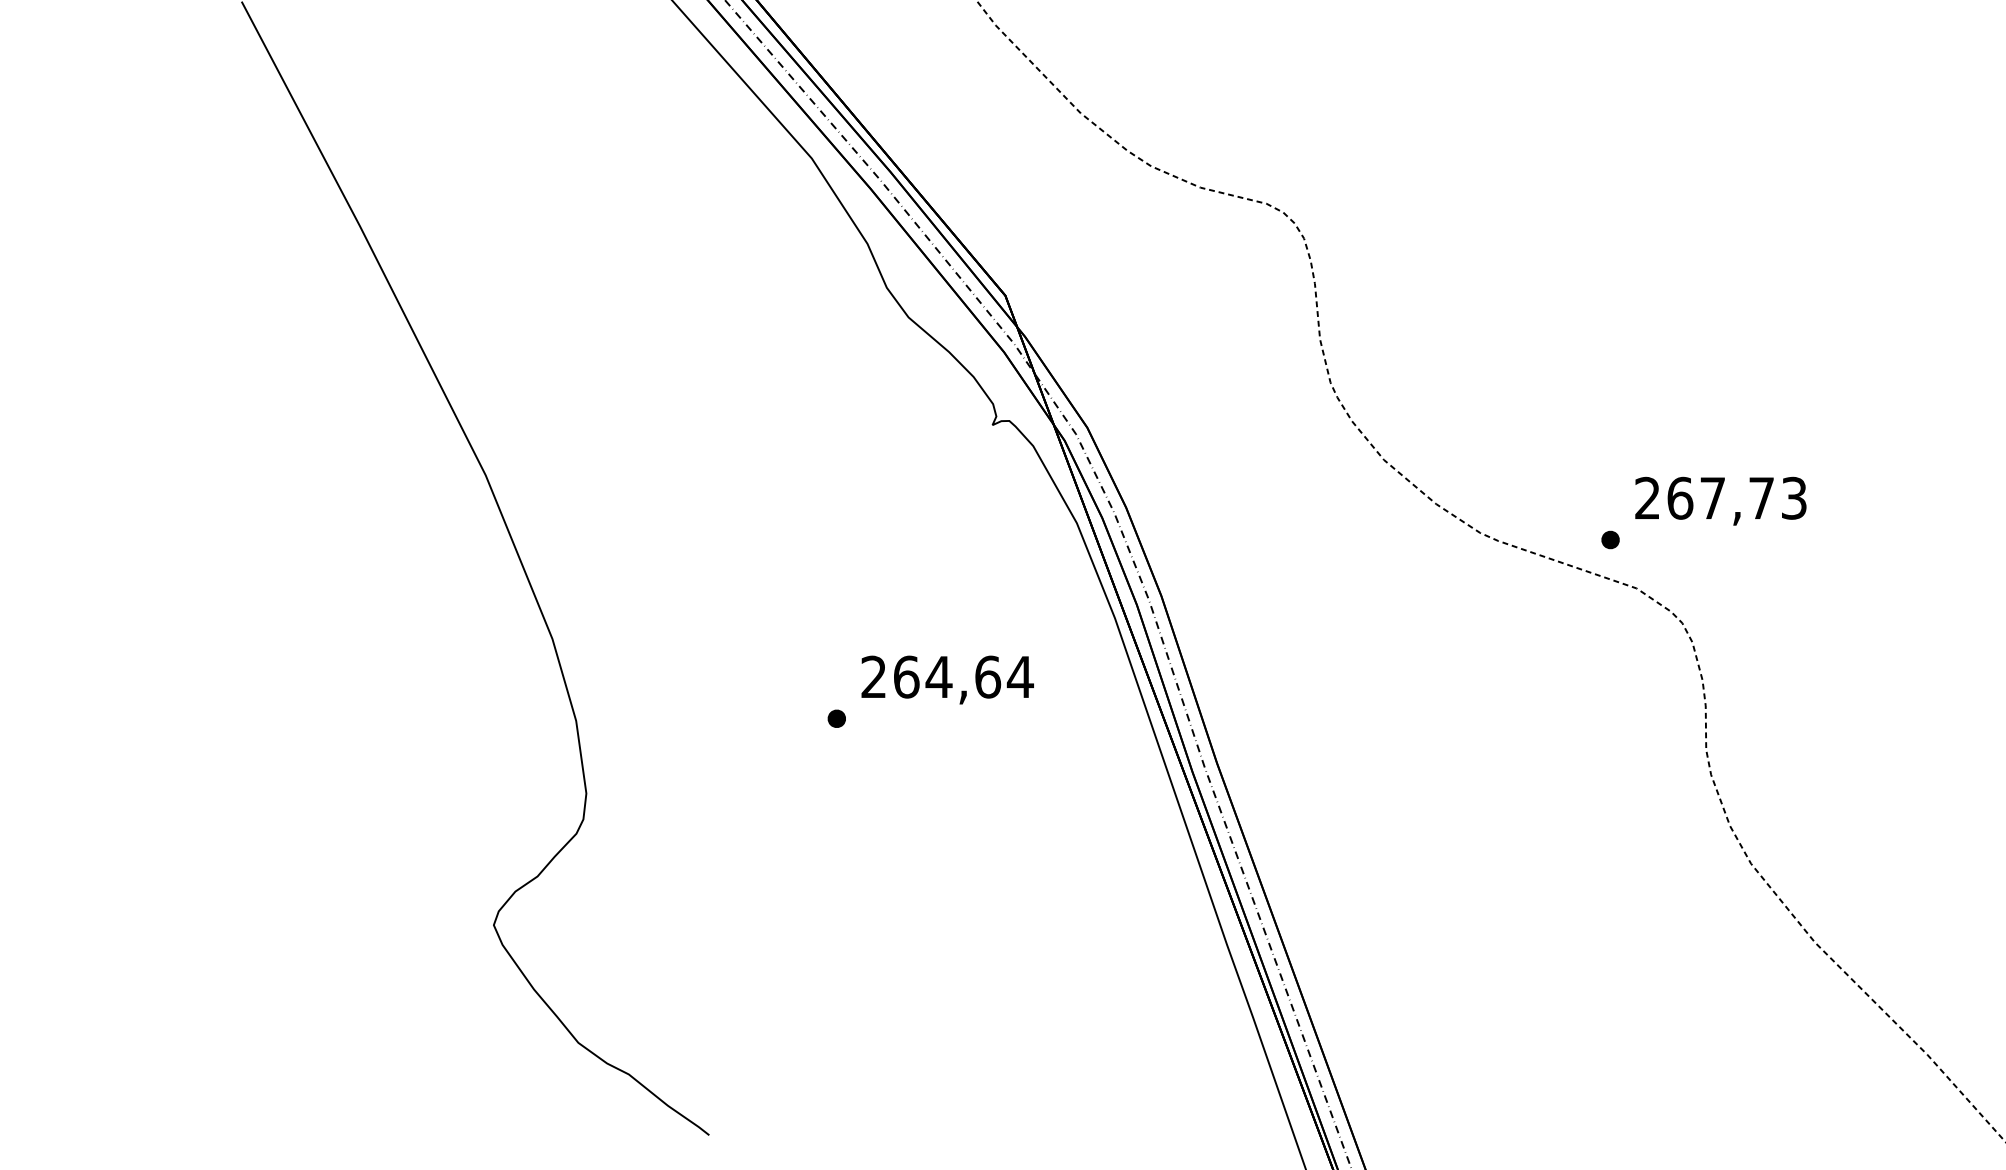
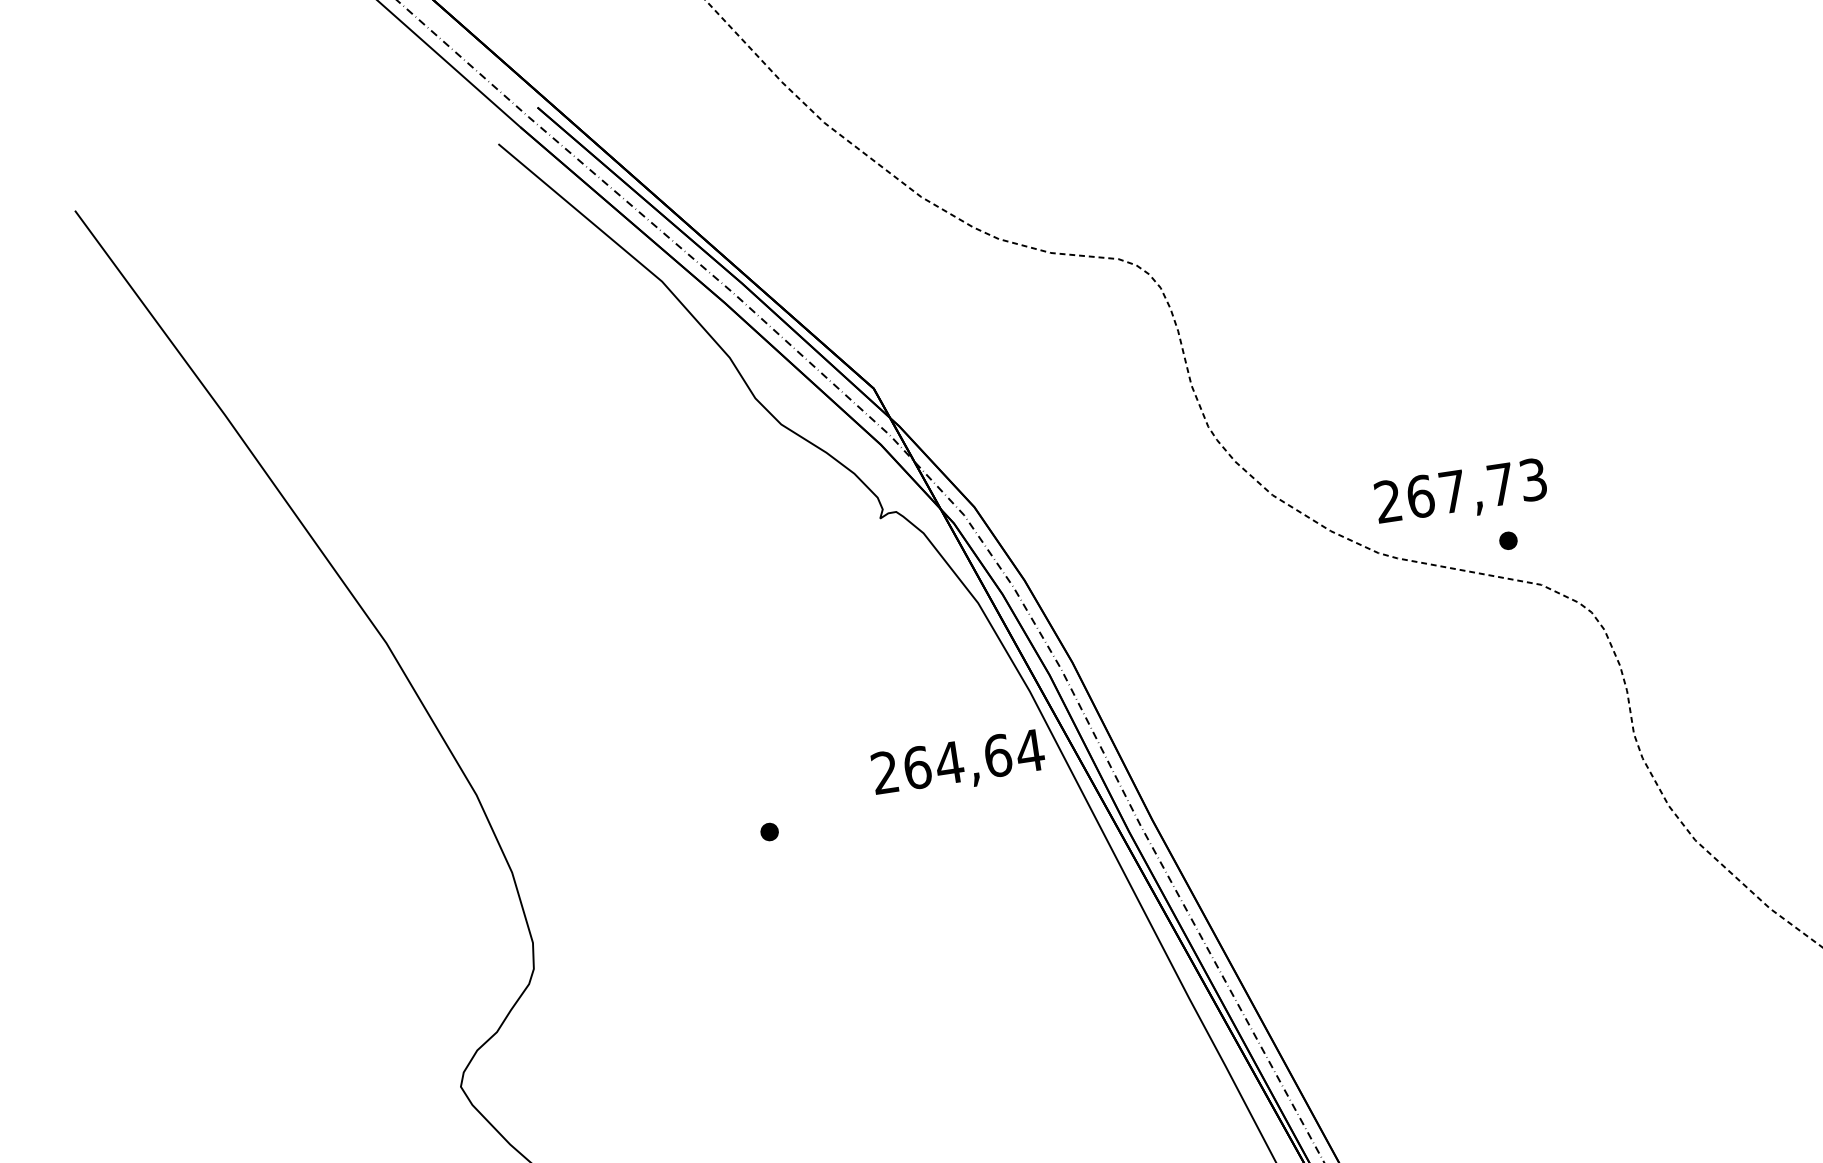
text: (1720, 500) -> (1460, 492), moved
text: (947, 679) -> (958, 764), moved

